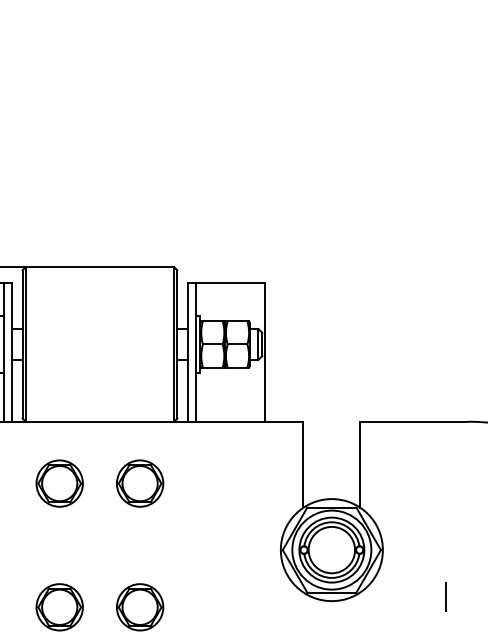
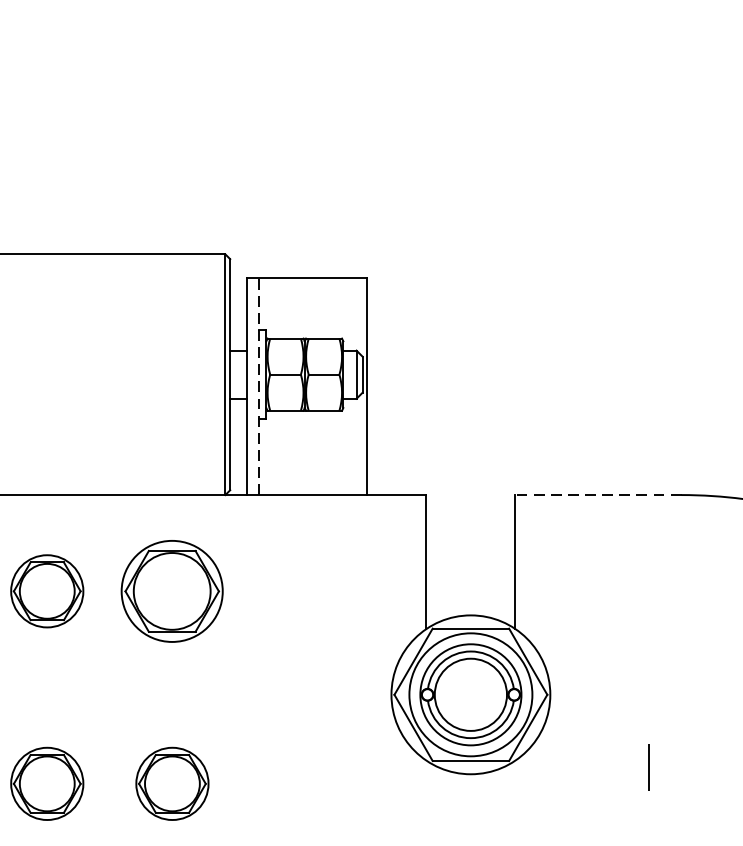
line: (195, 352) -> (258, 387), solid -> dashed
line: (413, 421) -> (597, 494), solid -> dashed
part: (140, 483) -> (173, 591), size x1.4

